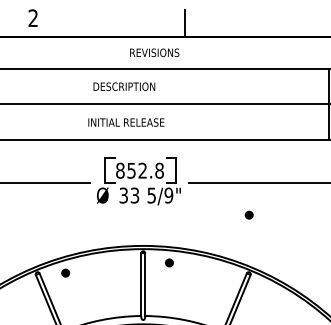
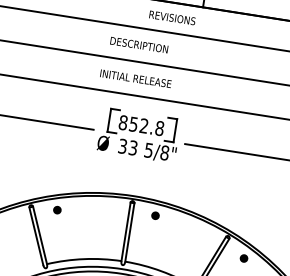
text: (168, 195) -> (164, 152), 5/9" -> 5/8"
part: (248, 214) -> (243, 257), moved

